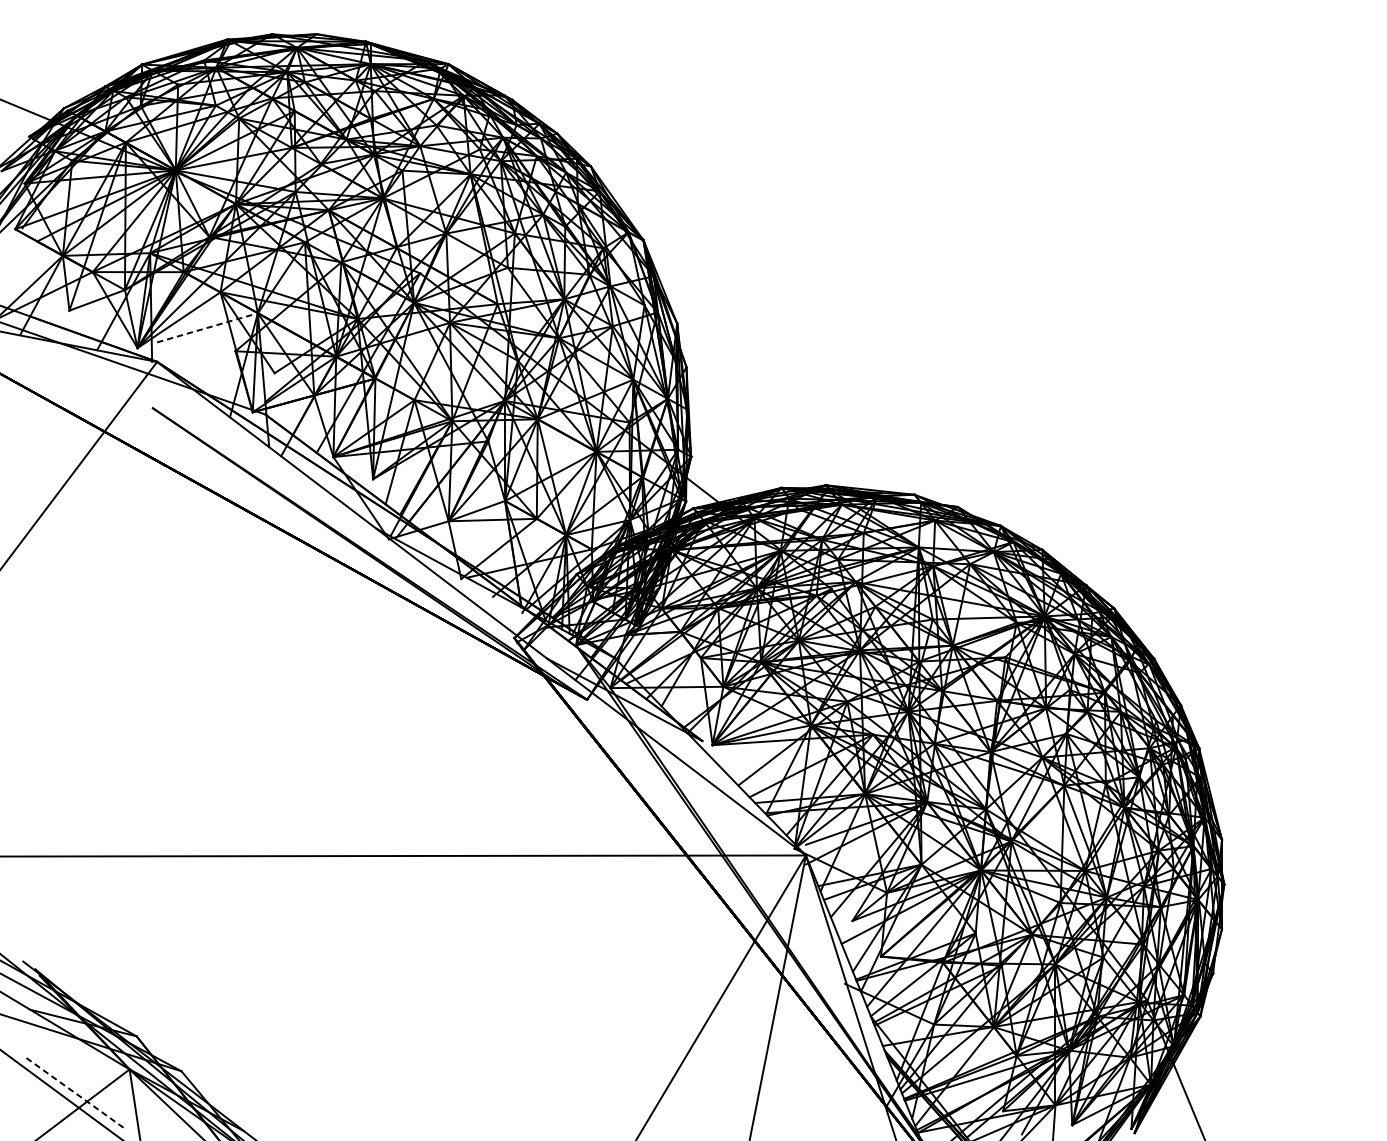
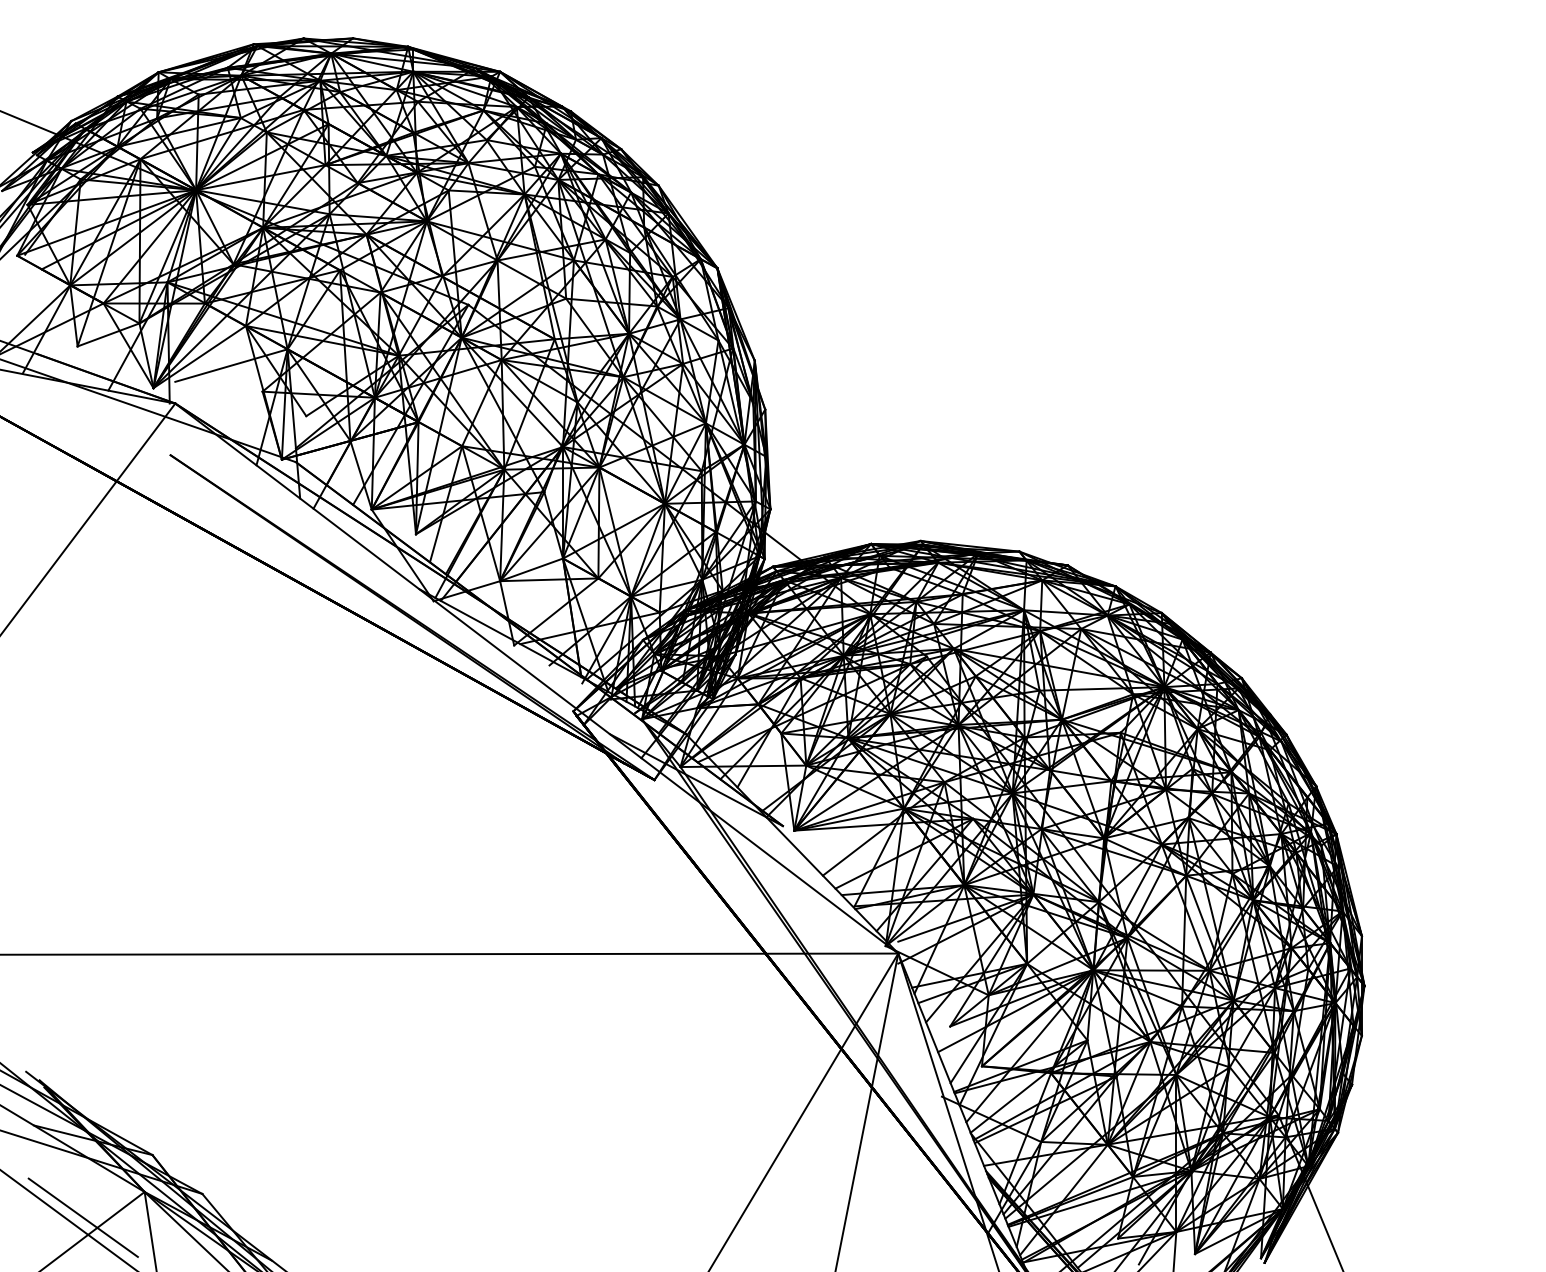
line: (207, 327) -> (231, 365), dashed -> solid
line: (73, 1092) -> (82, 1217), dashed -> solid

